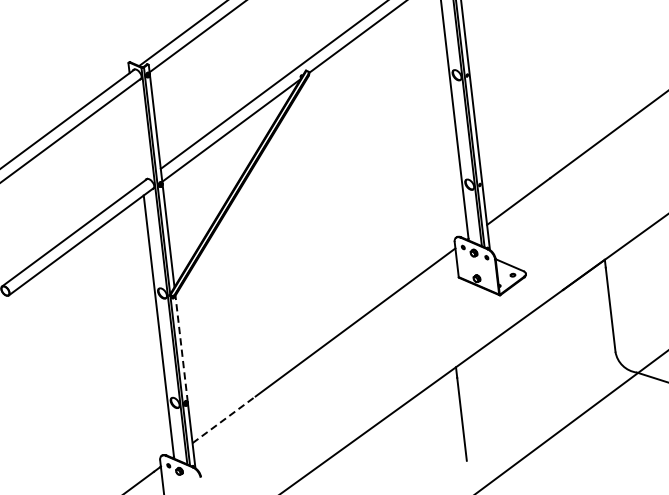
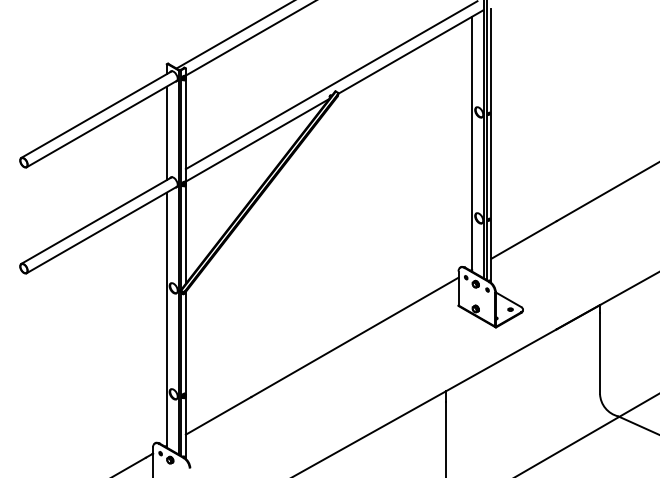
line: (136, 134) -> (166, 133), added
line: (181, 349) -> (185, 343), dashed -> solid
line: (223, 419) -> (218, 415), dashed -> solid

